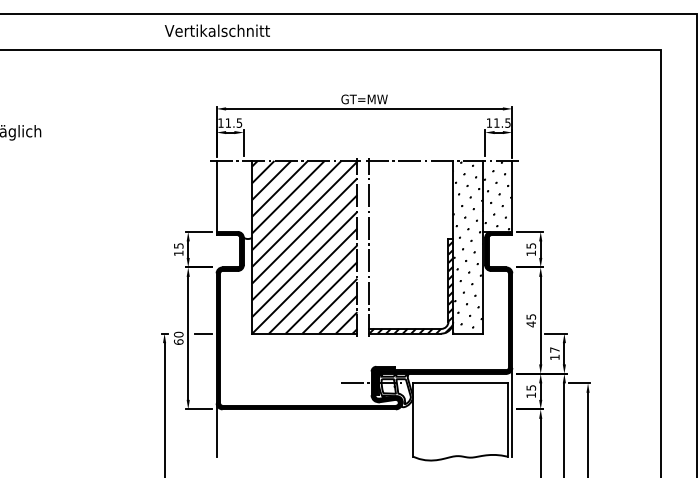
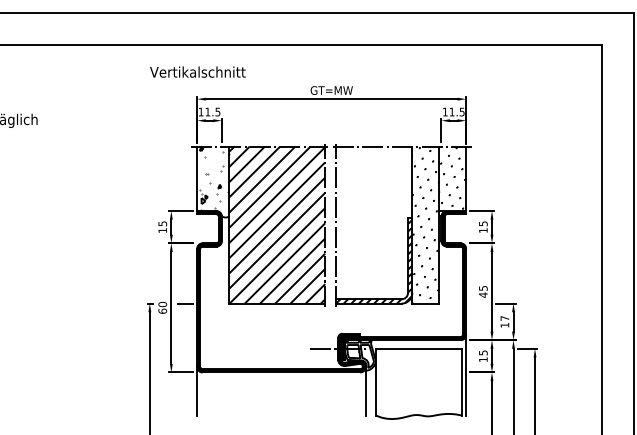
text: (216, 30) -> (197, 71), moved
hatch: (235, 196) -> (214, 178), added
line: (402, 429) -> (366, 390), added

